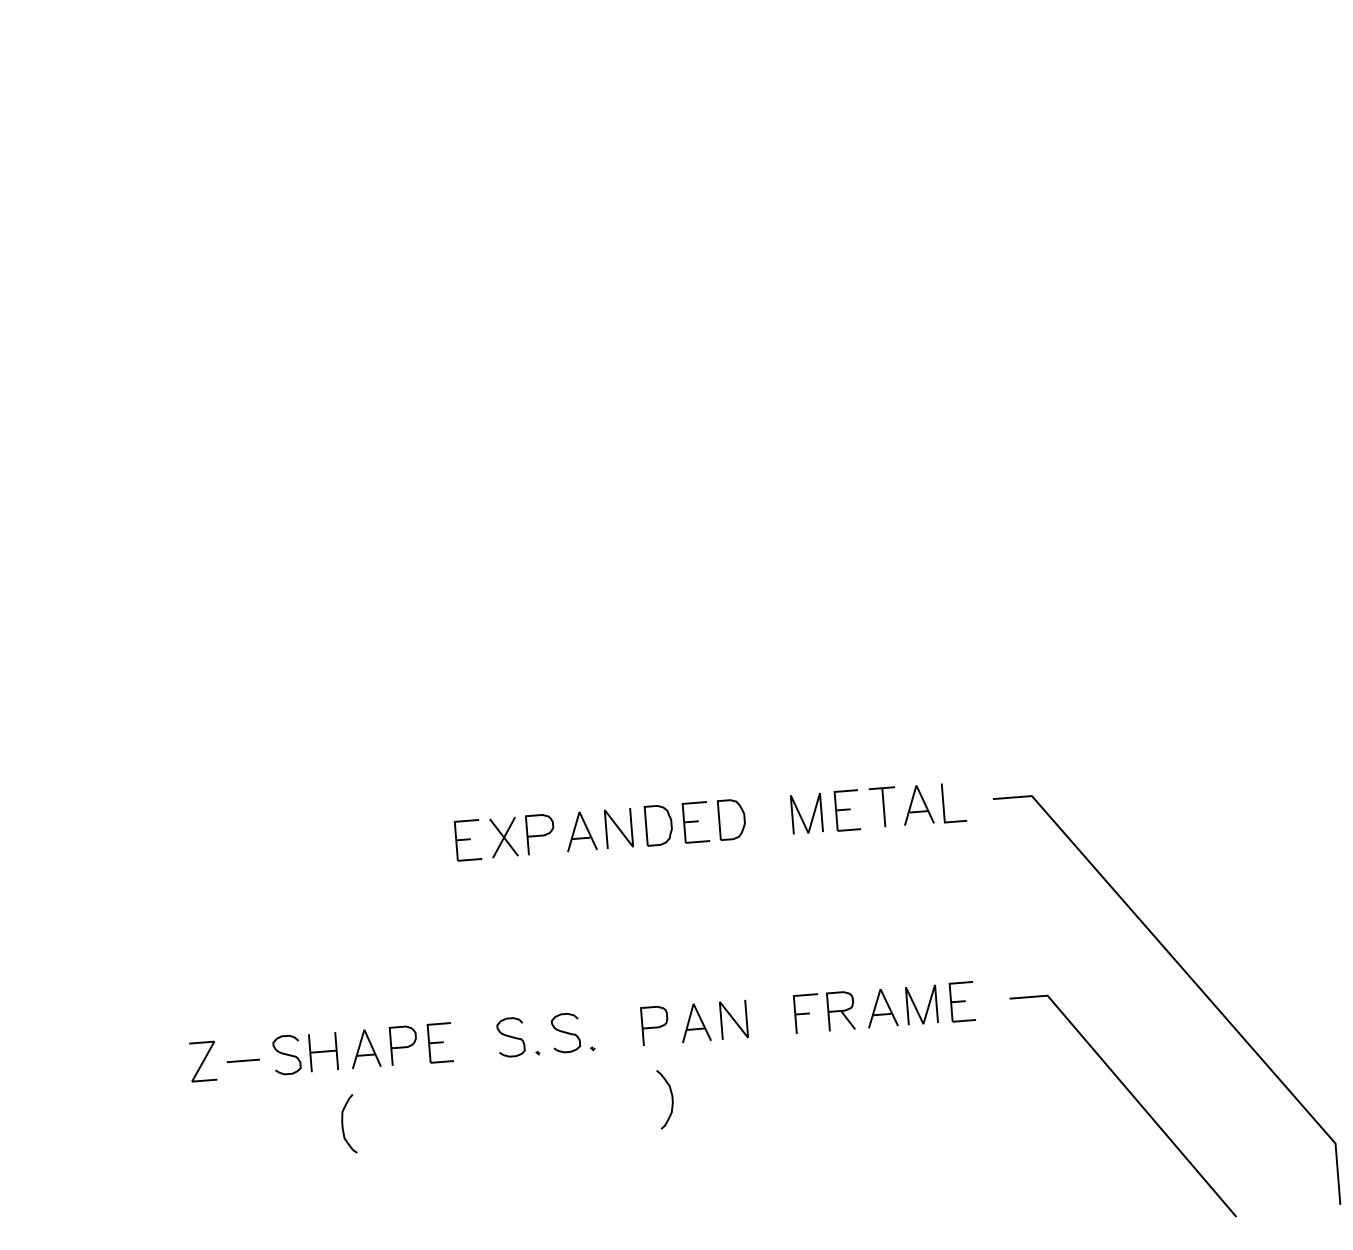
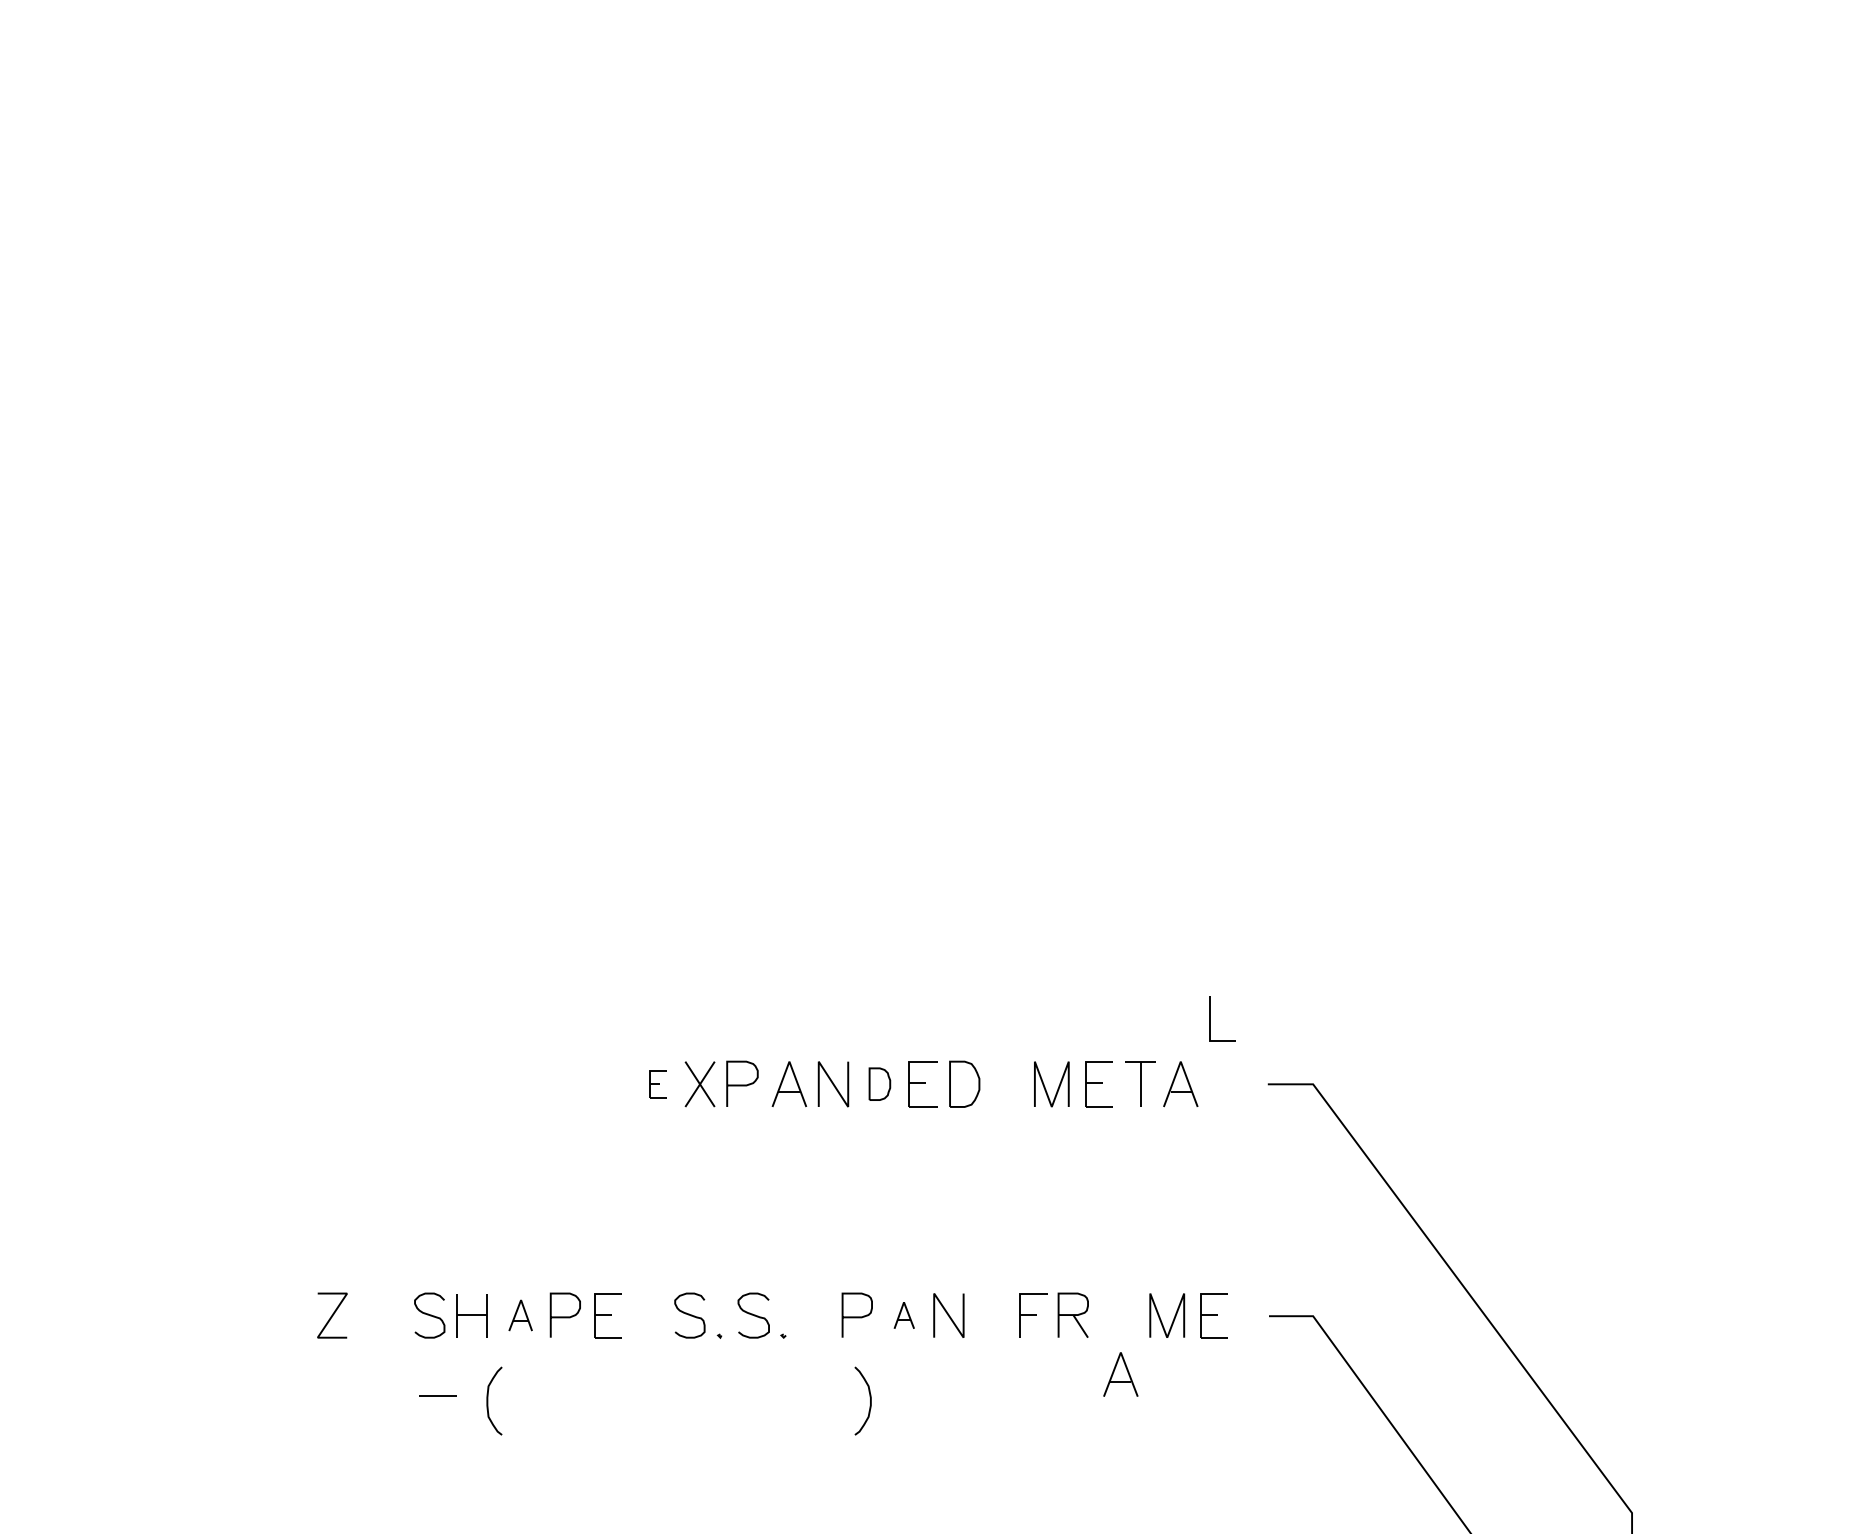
line: (943, 803) -> (1210, 1018), moved
part: (658, 824) -> (879, 1083), size x0.7
part: (468, 840) -> (658, 1084), size x0.6
part: (881, 1008) -> (1120, 1374), moved
part: (695, 1022) -> (904, 1315), size x0.6
part: (365, 1048) -> (520, 1315), size x0.7
line: (243, 1060) -> (437, 1395), moved

